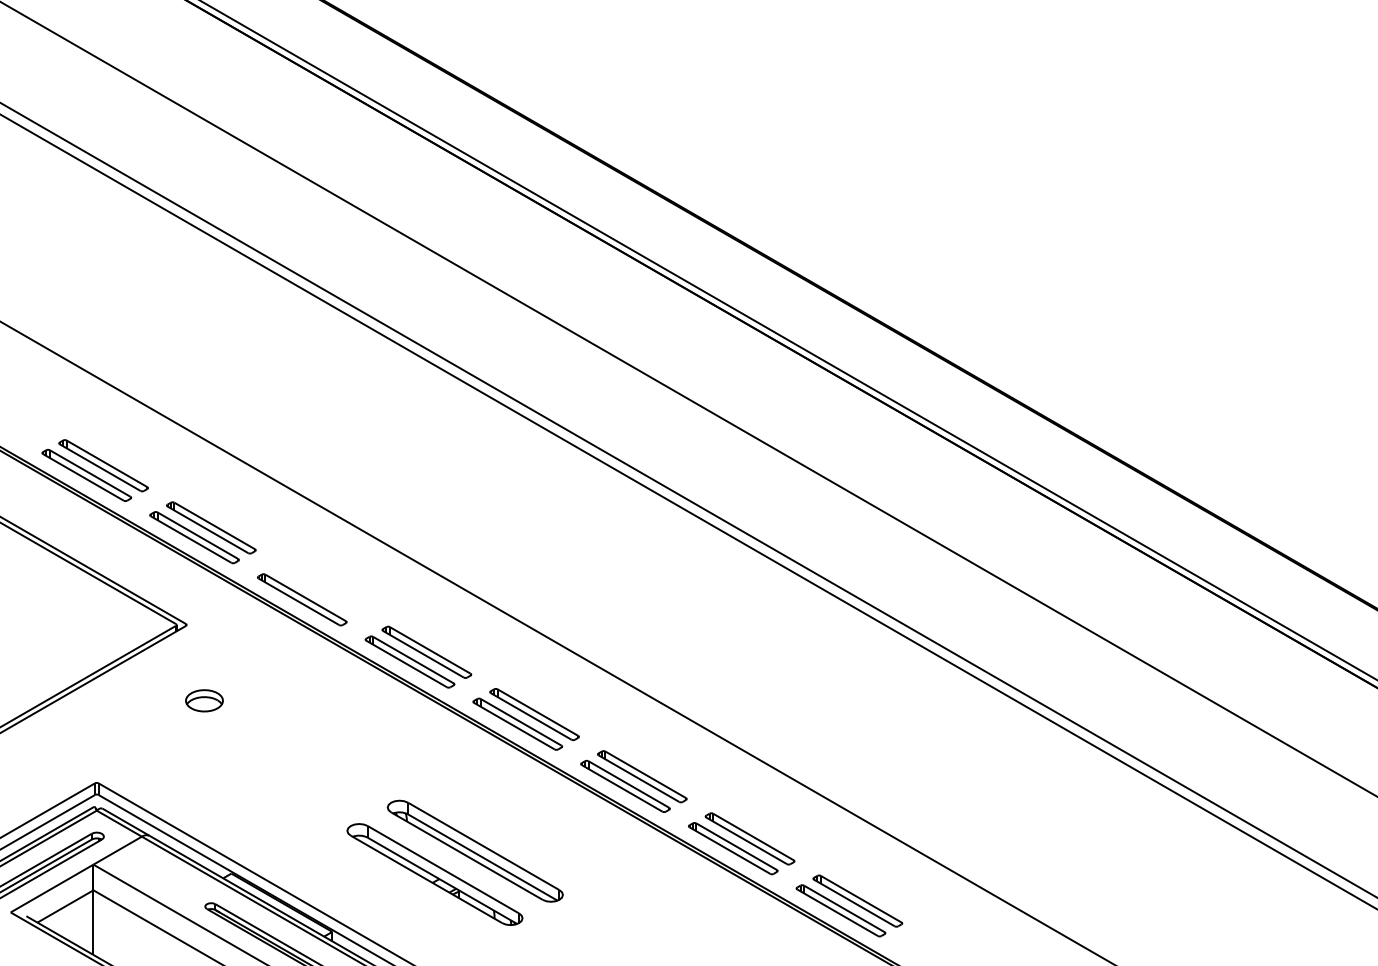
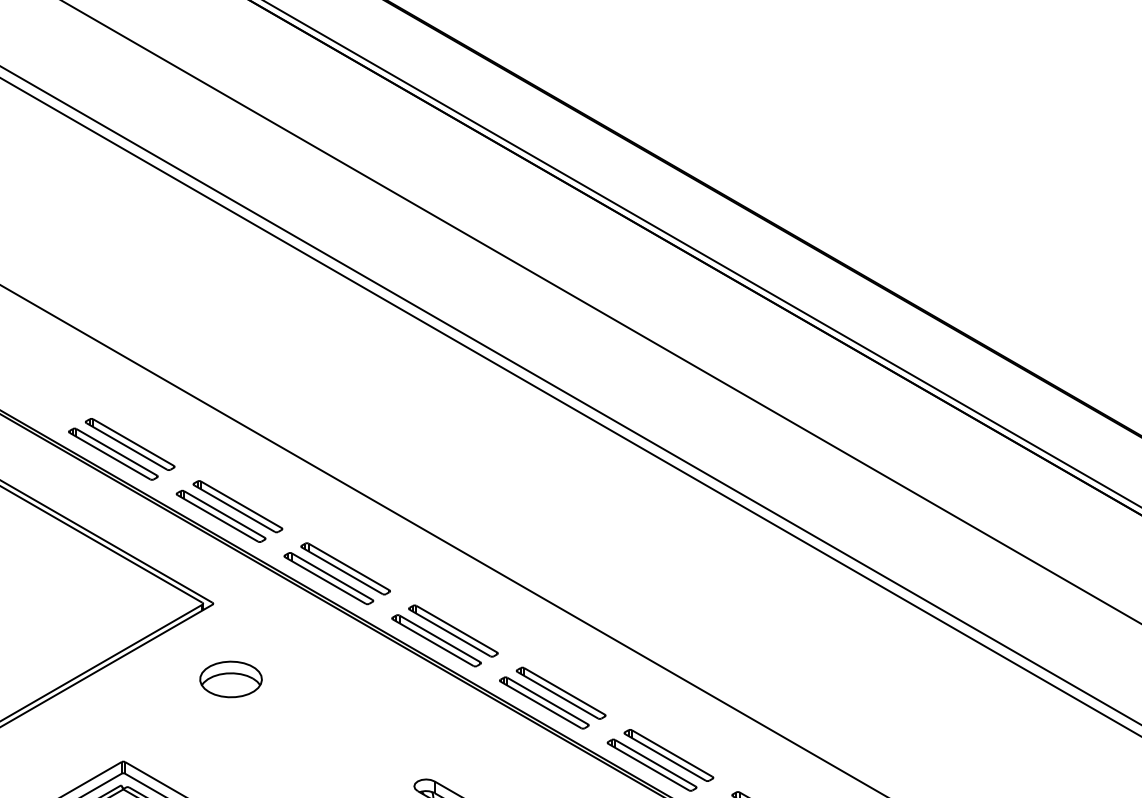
part: (318, 589) -> (345, 568), added
part: (204, 700) -> (231, 679), size x1.67

